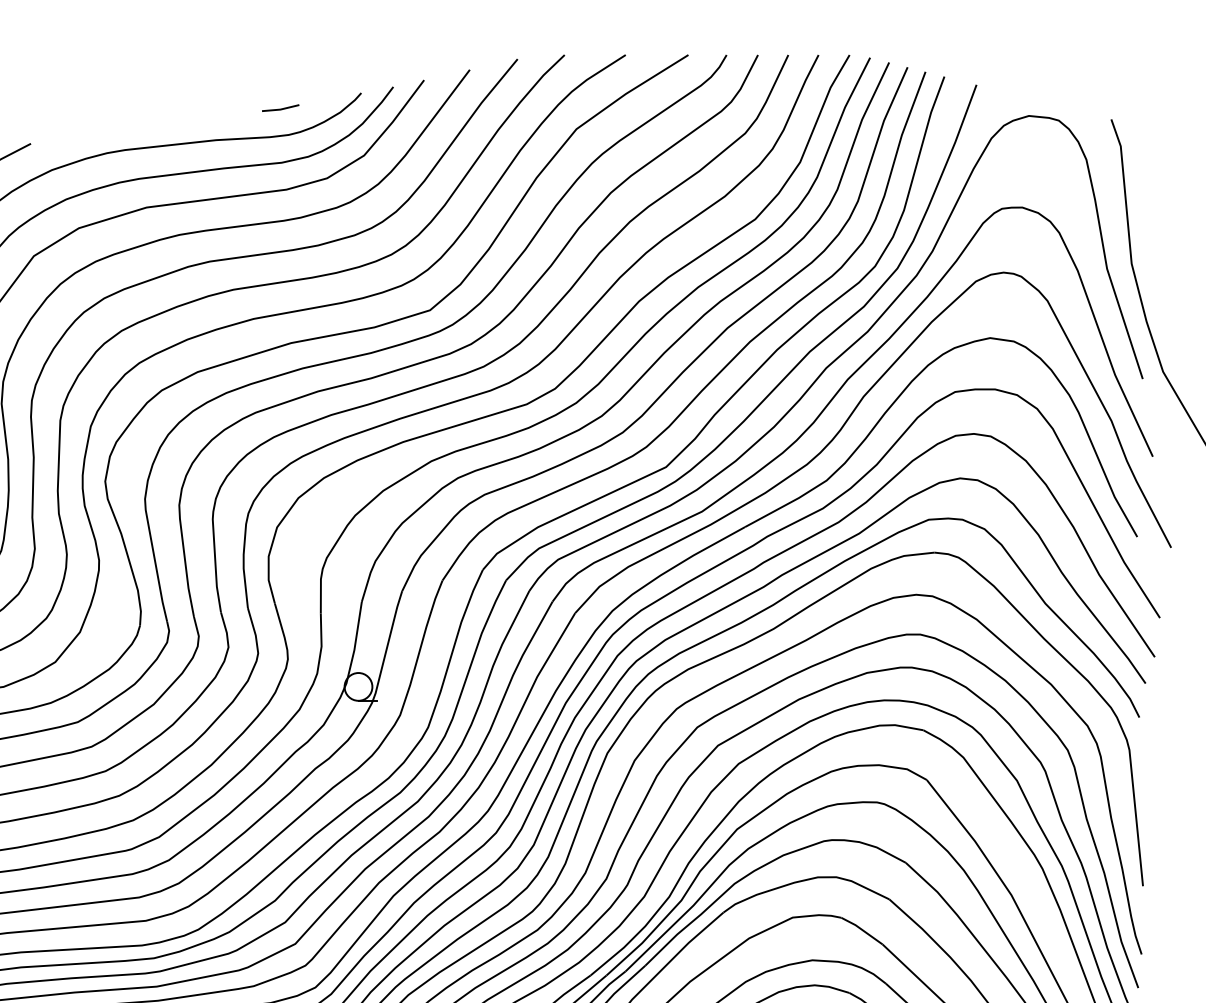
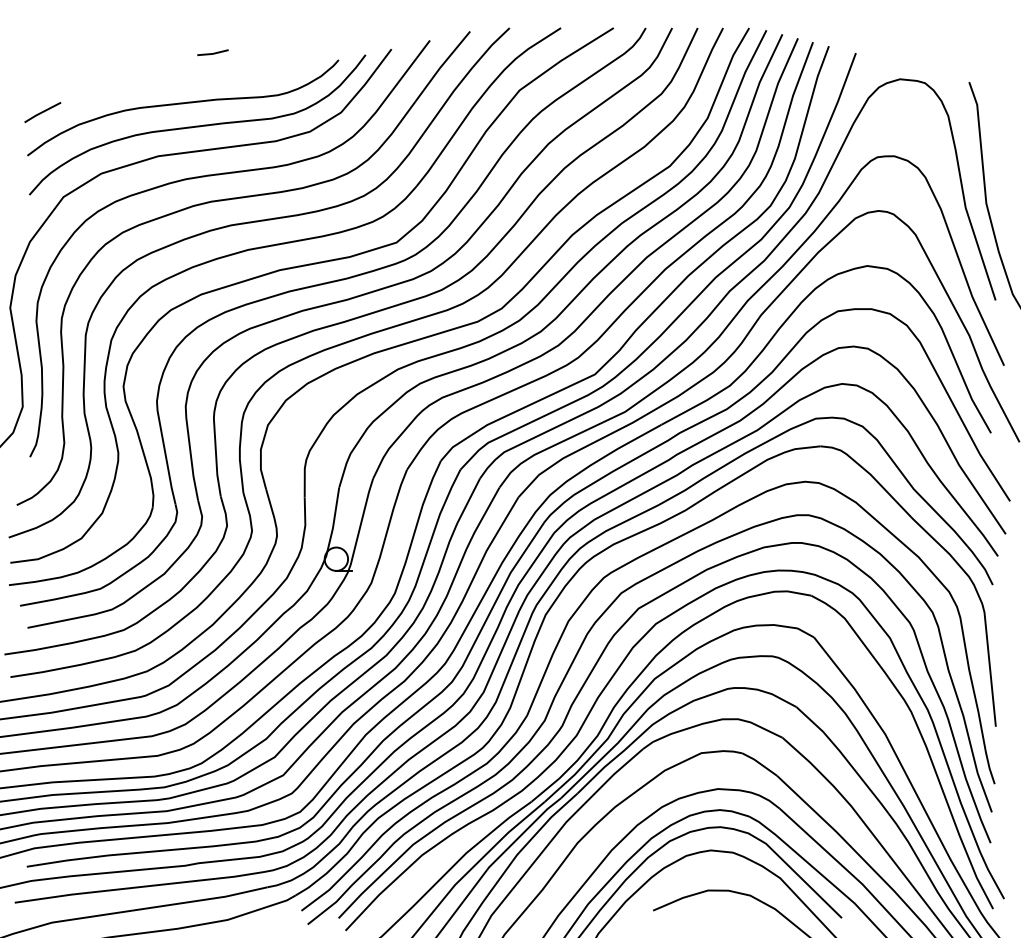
line: (281, 107) -> (213, 52), moved

